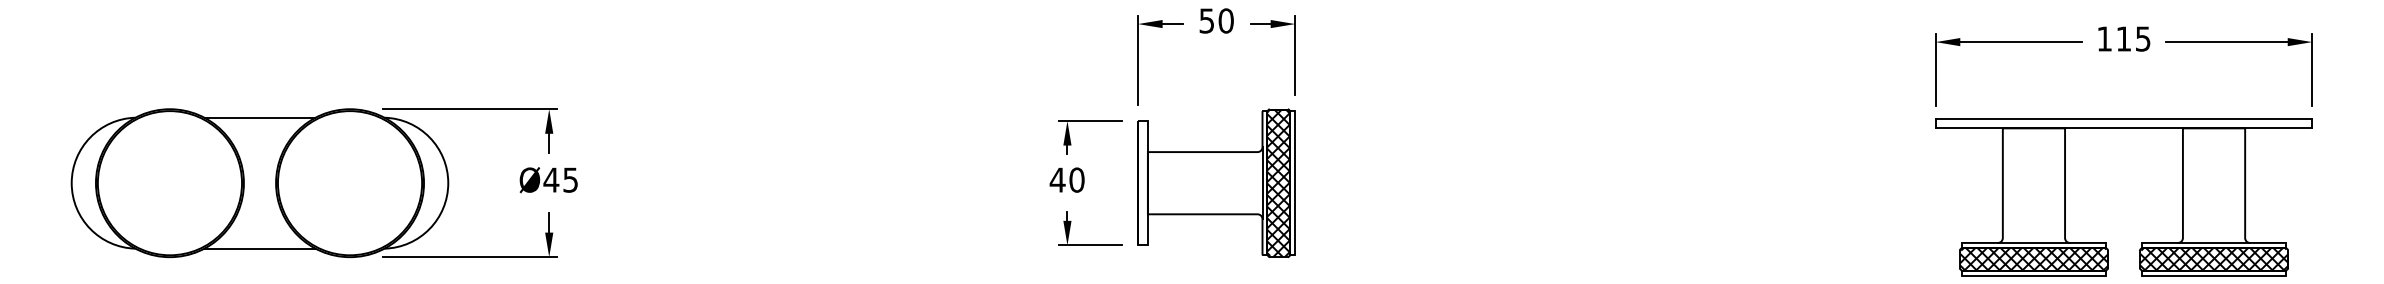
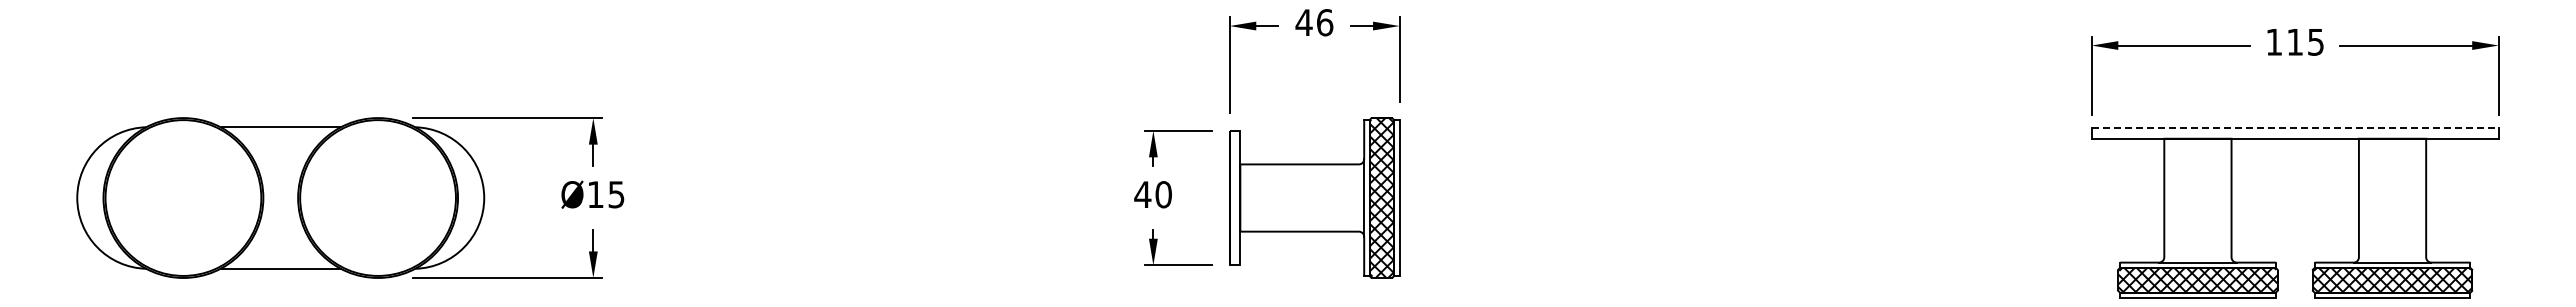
text: (1216, 20) -> (1314, 22), 50 -> 46
line: (2124, 118) -> (2295, 128), solid -> dashed
text: (551, 179) -> (595, 194), Ø45 -> Ø15

